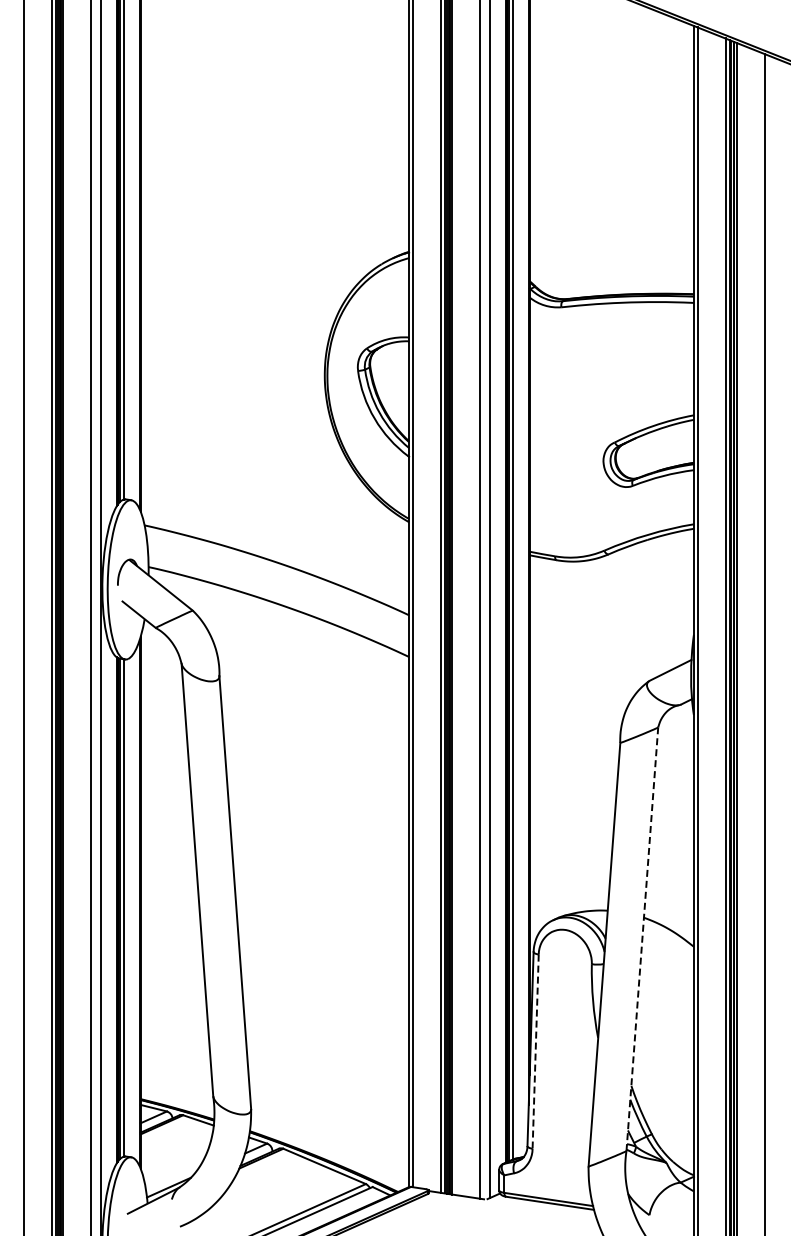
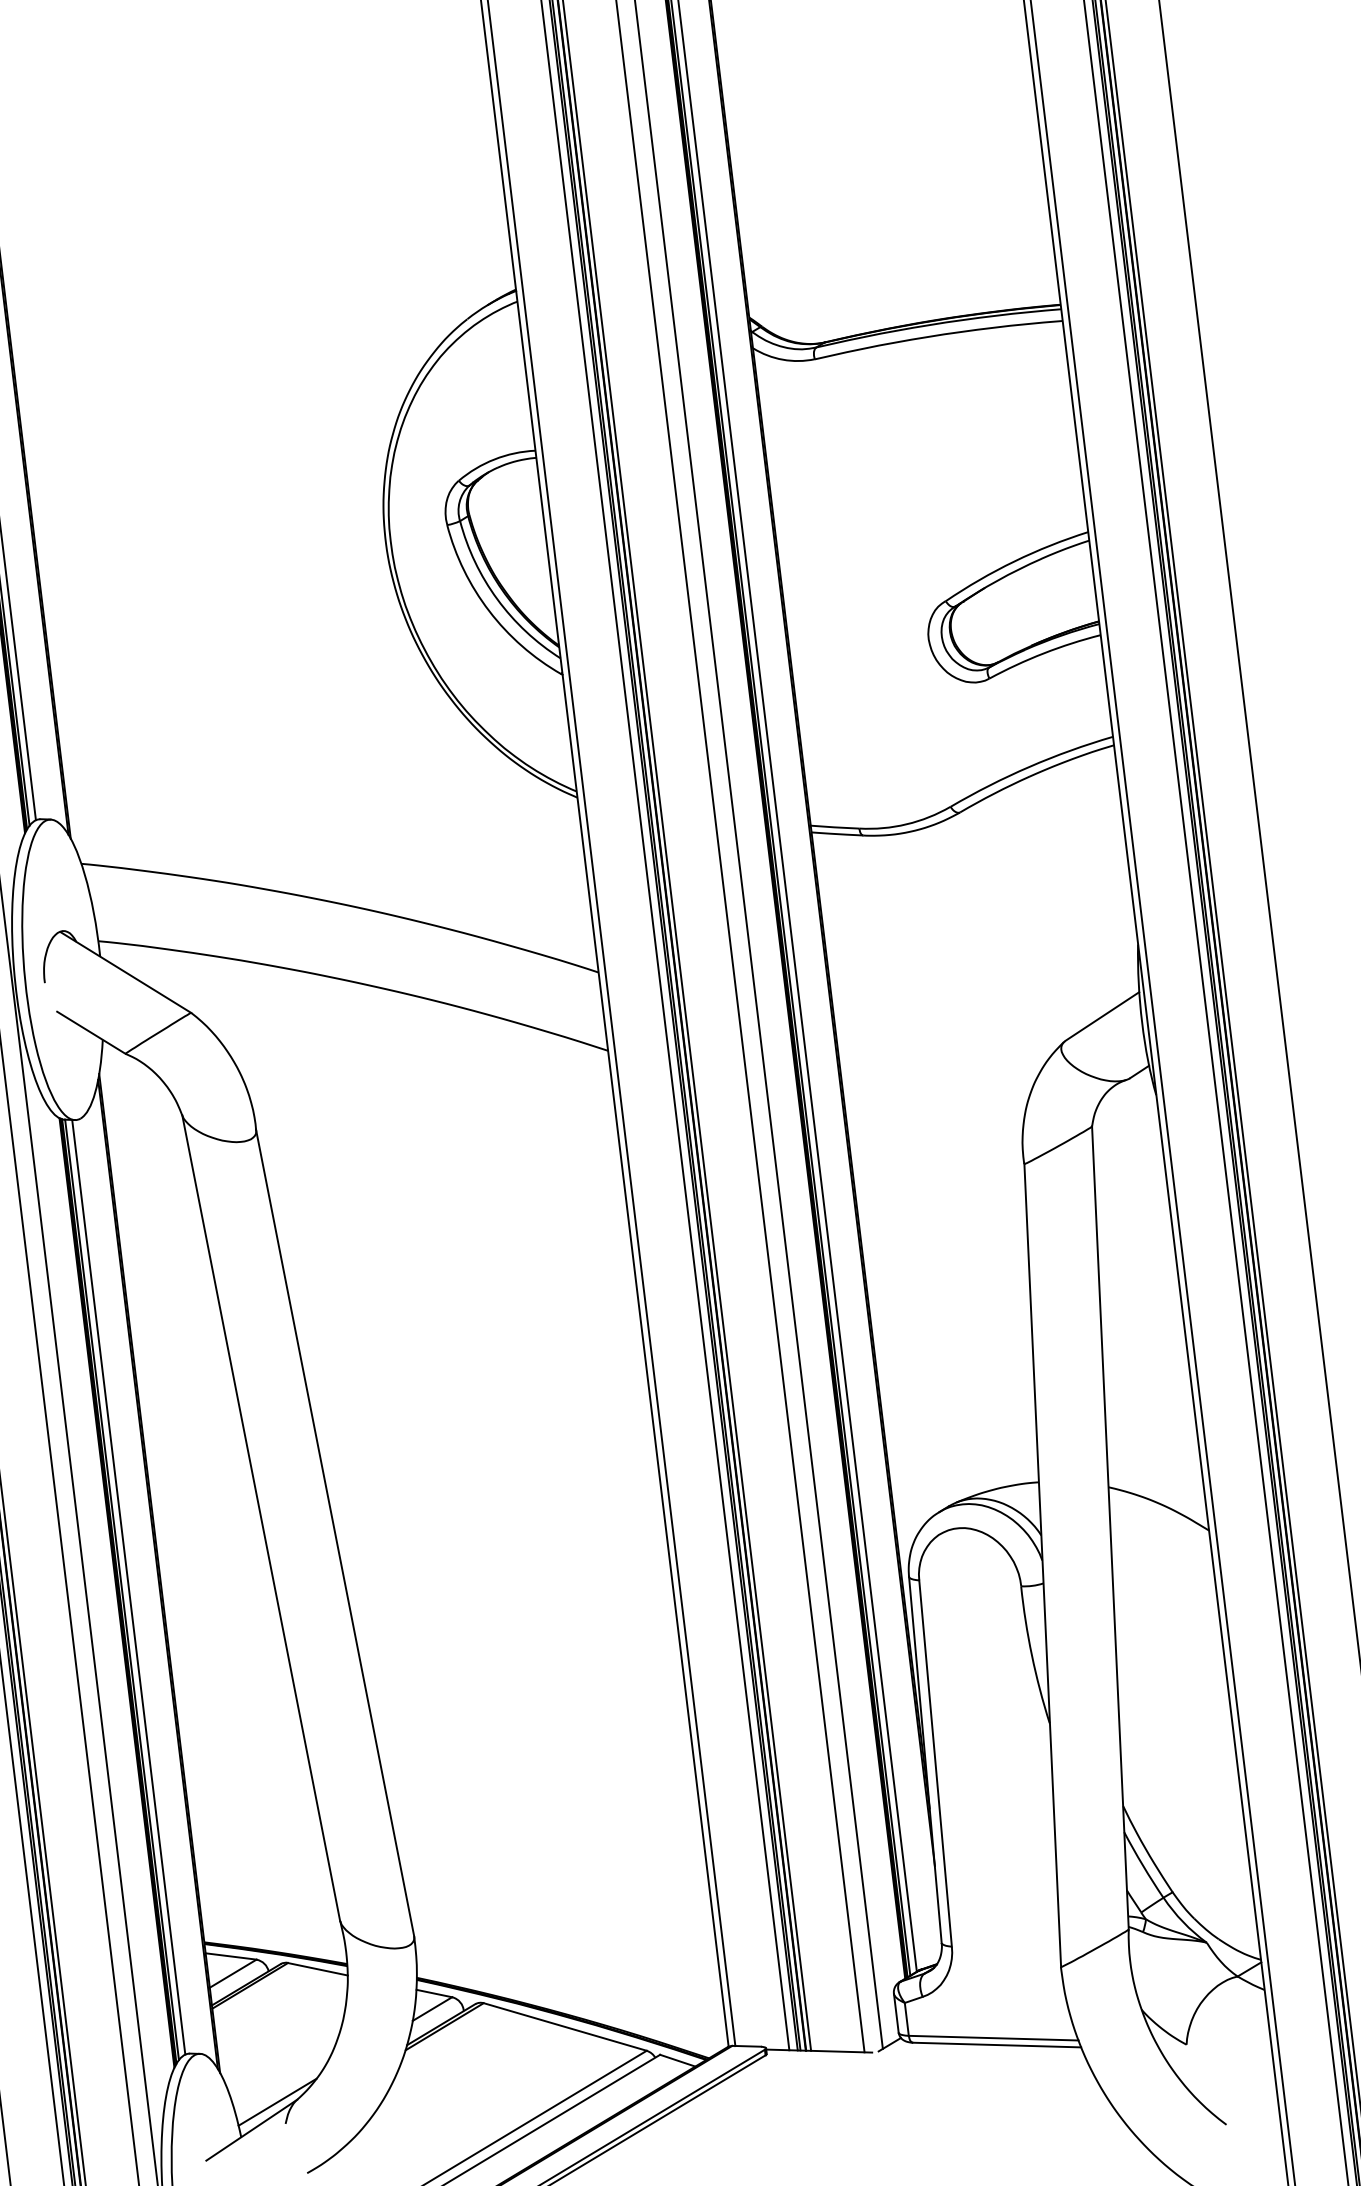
line: (642, 938) -> (1110, 1526), dashed -> solid
line: (535, 1052) -> (935, 1765), dashed -> solid

